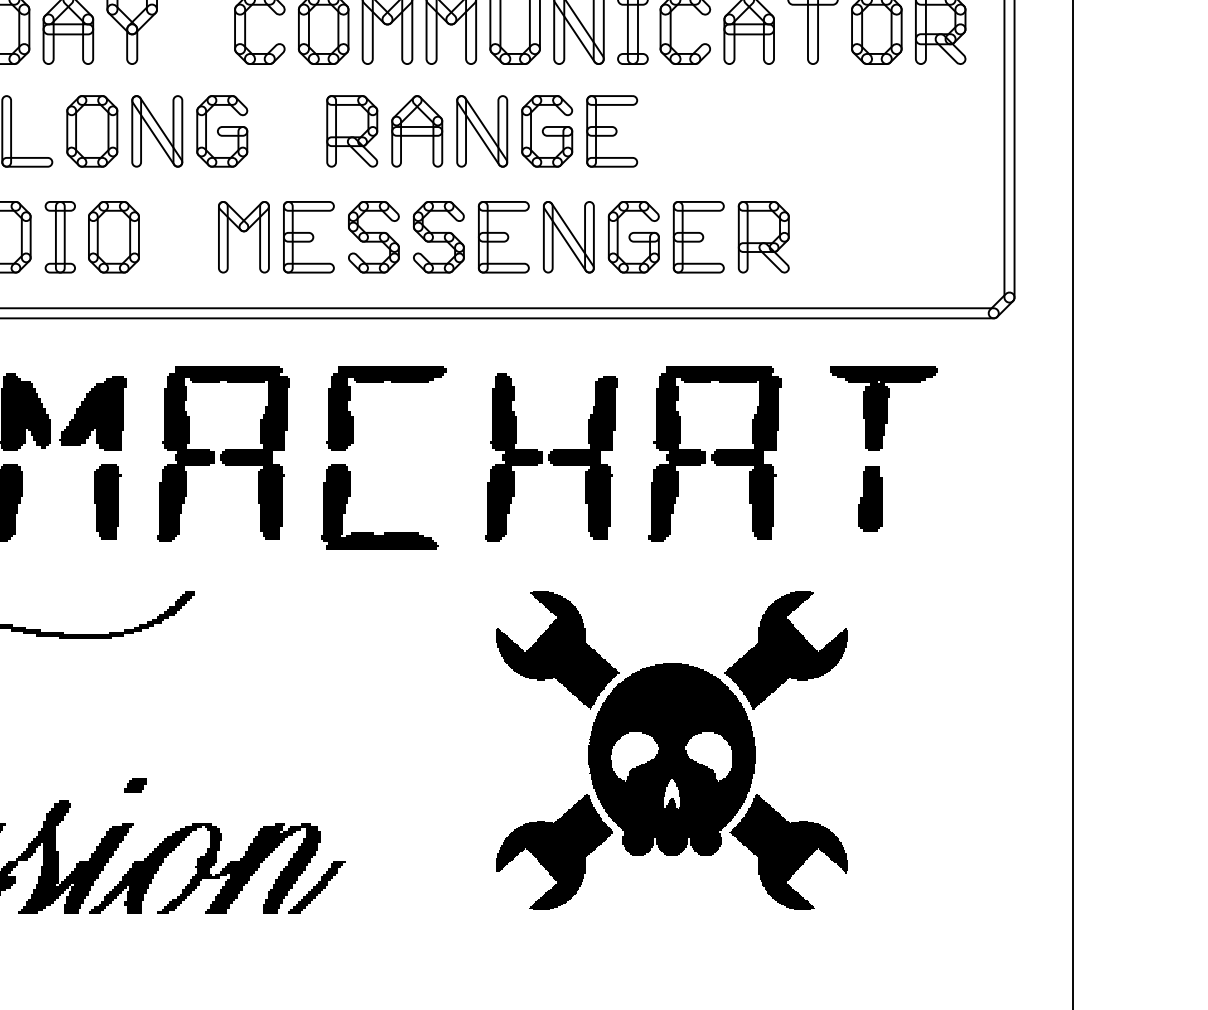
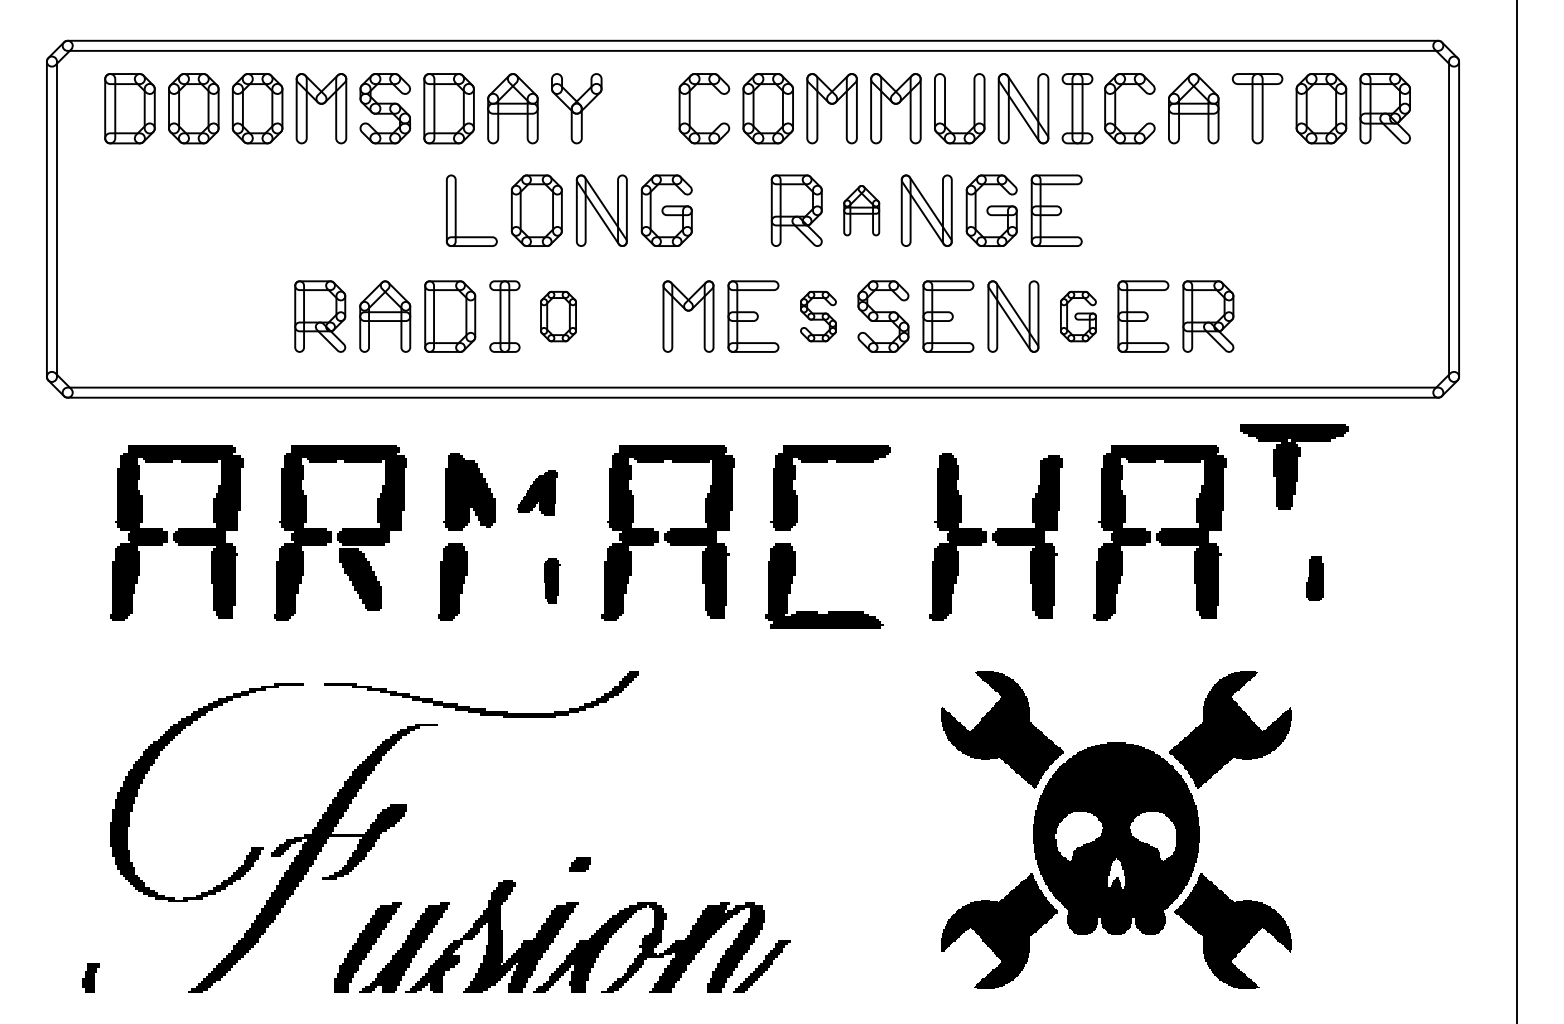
part: (416, 131) -> (861, 210), size x0.7
part: (113, 237) -> (558, 316), size x0.7
part: (373, 237) -> (818, 316), size x0.7
part: (633, 237) -> (1078, 316), size x0.7
part: (883, 408) -> (1294, 466), moved
part: (91, 413) -> (536, 492), size x0.6
part: (869, 499) -> (1314, 578), size x0.7
part: (106, 501) -> (551, 580), size x0.6

